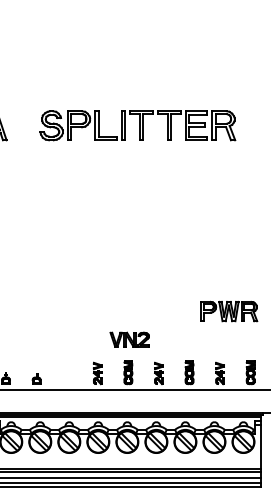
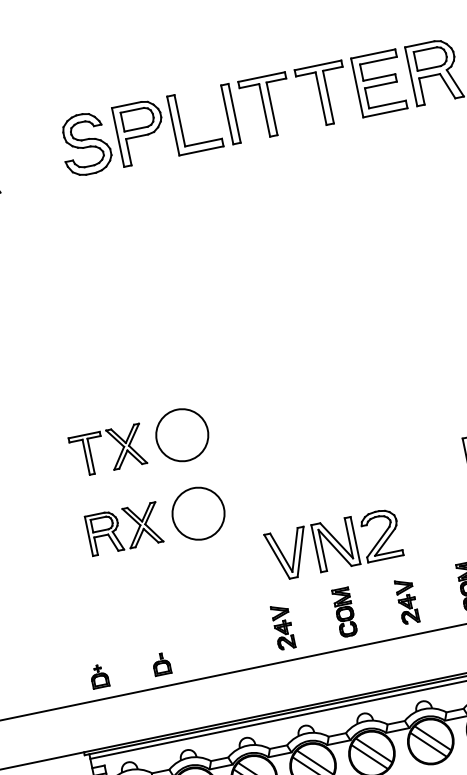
part: (48, 272) -> (140, 443), added
part: (48, 311) -> (157, 522), added
part: (129, 339) -> (333, 544), size x1.67

